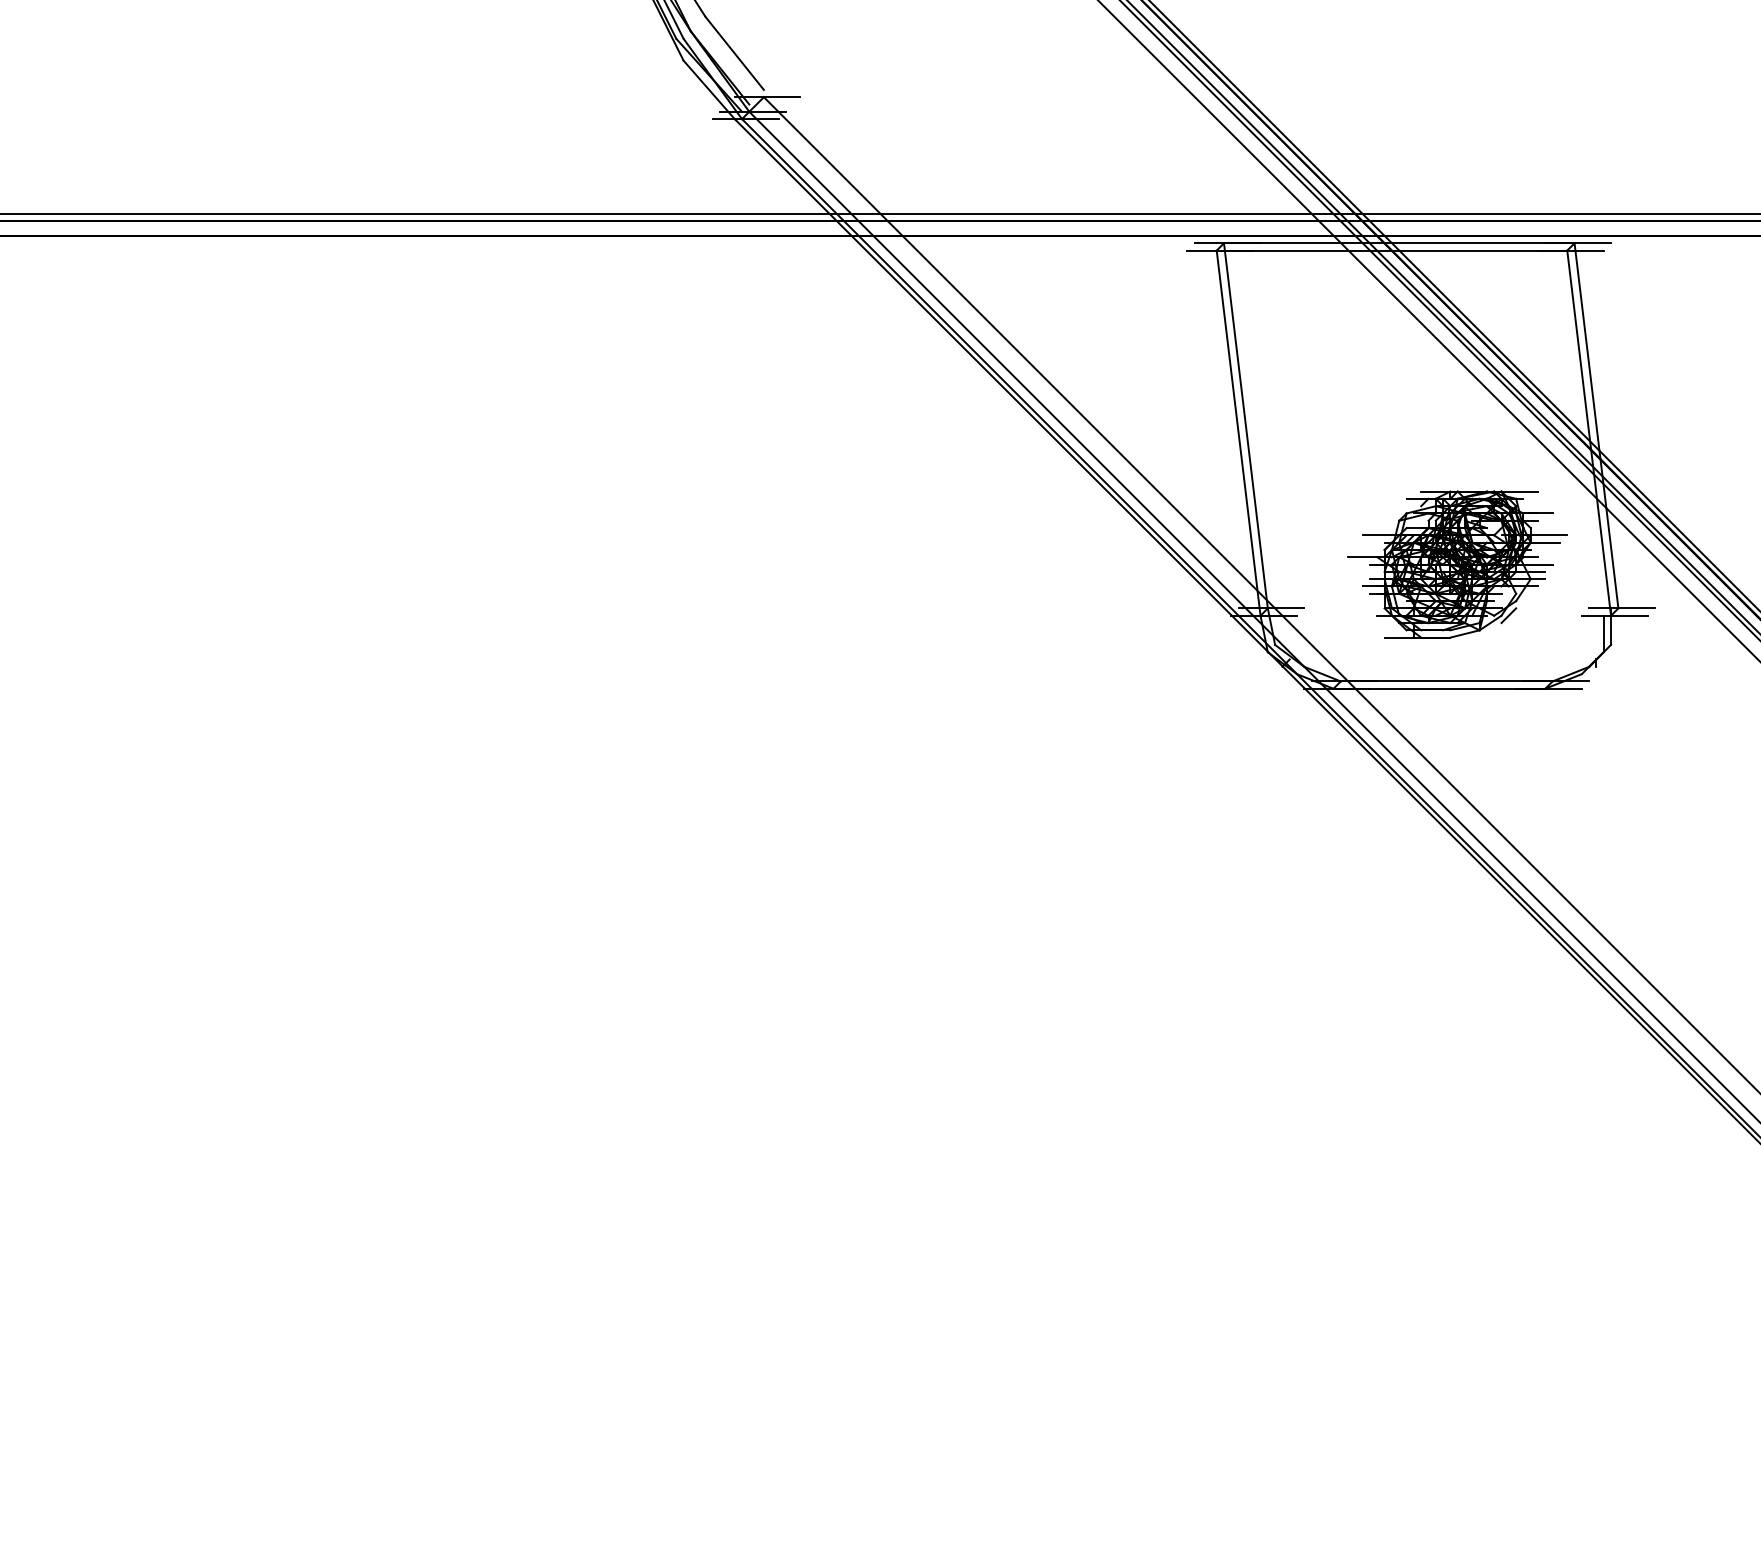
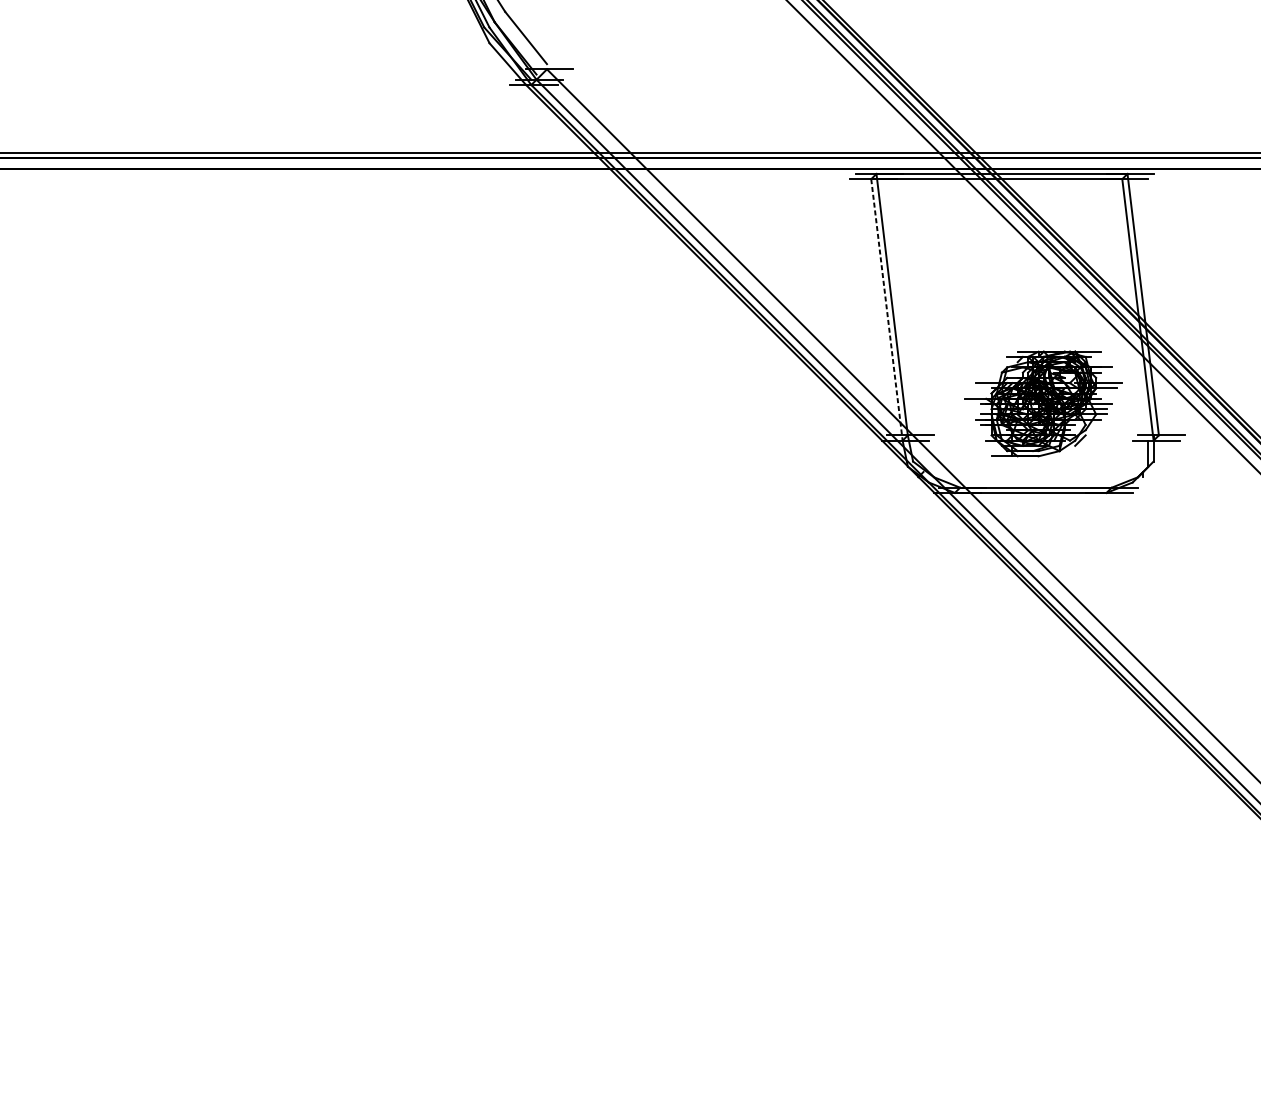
line: (1238, 433) -> (886, 310), solid -> dashed

